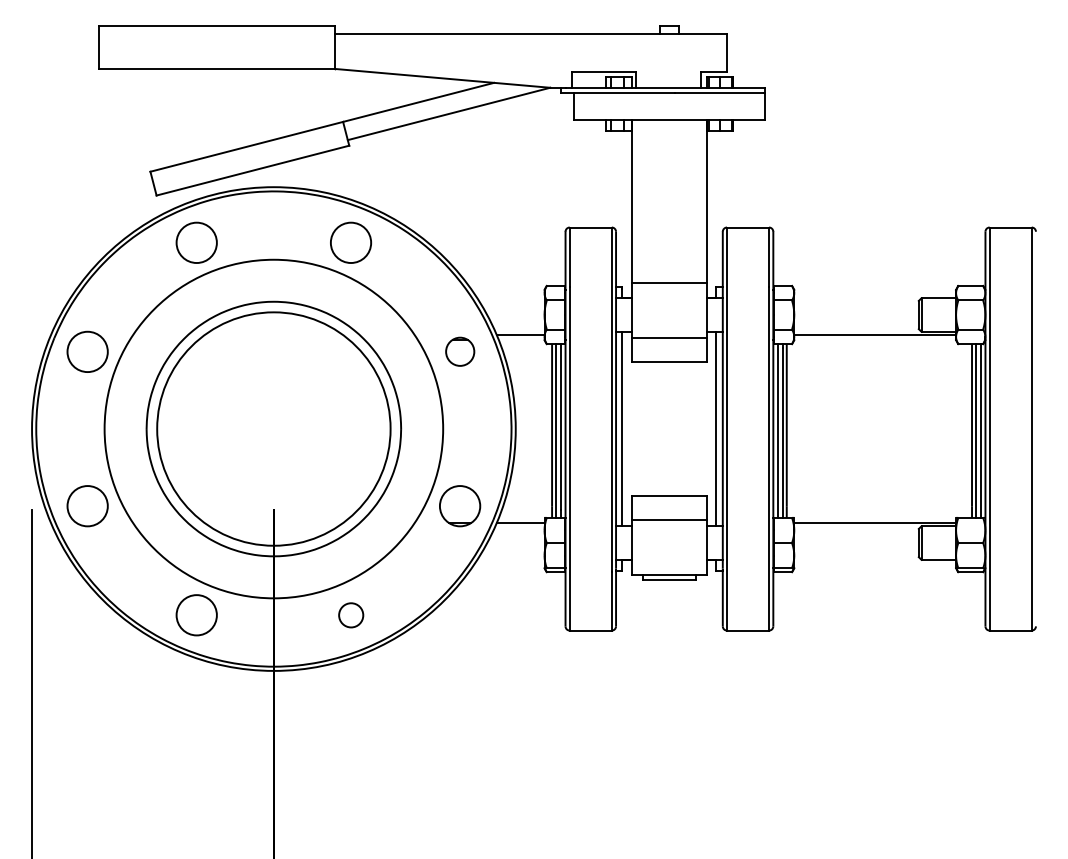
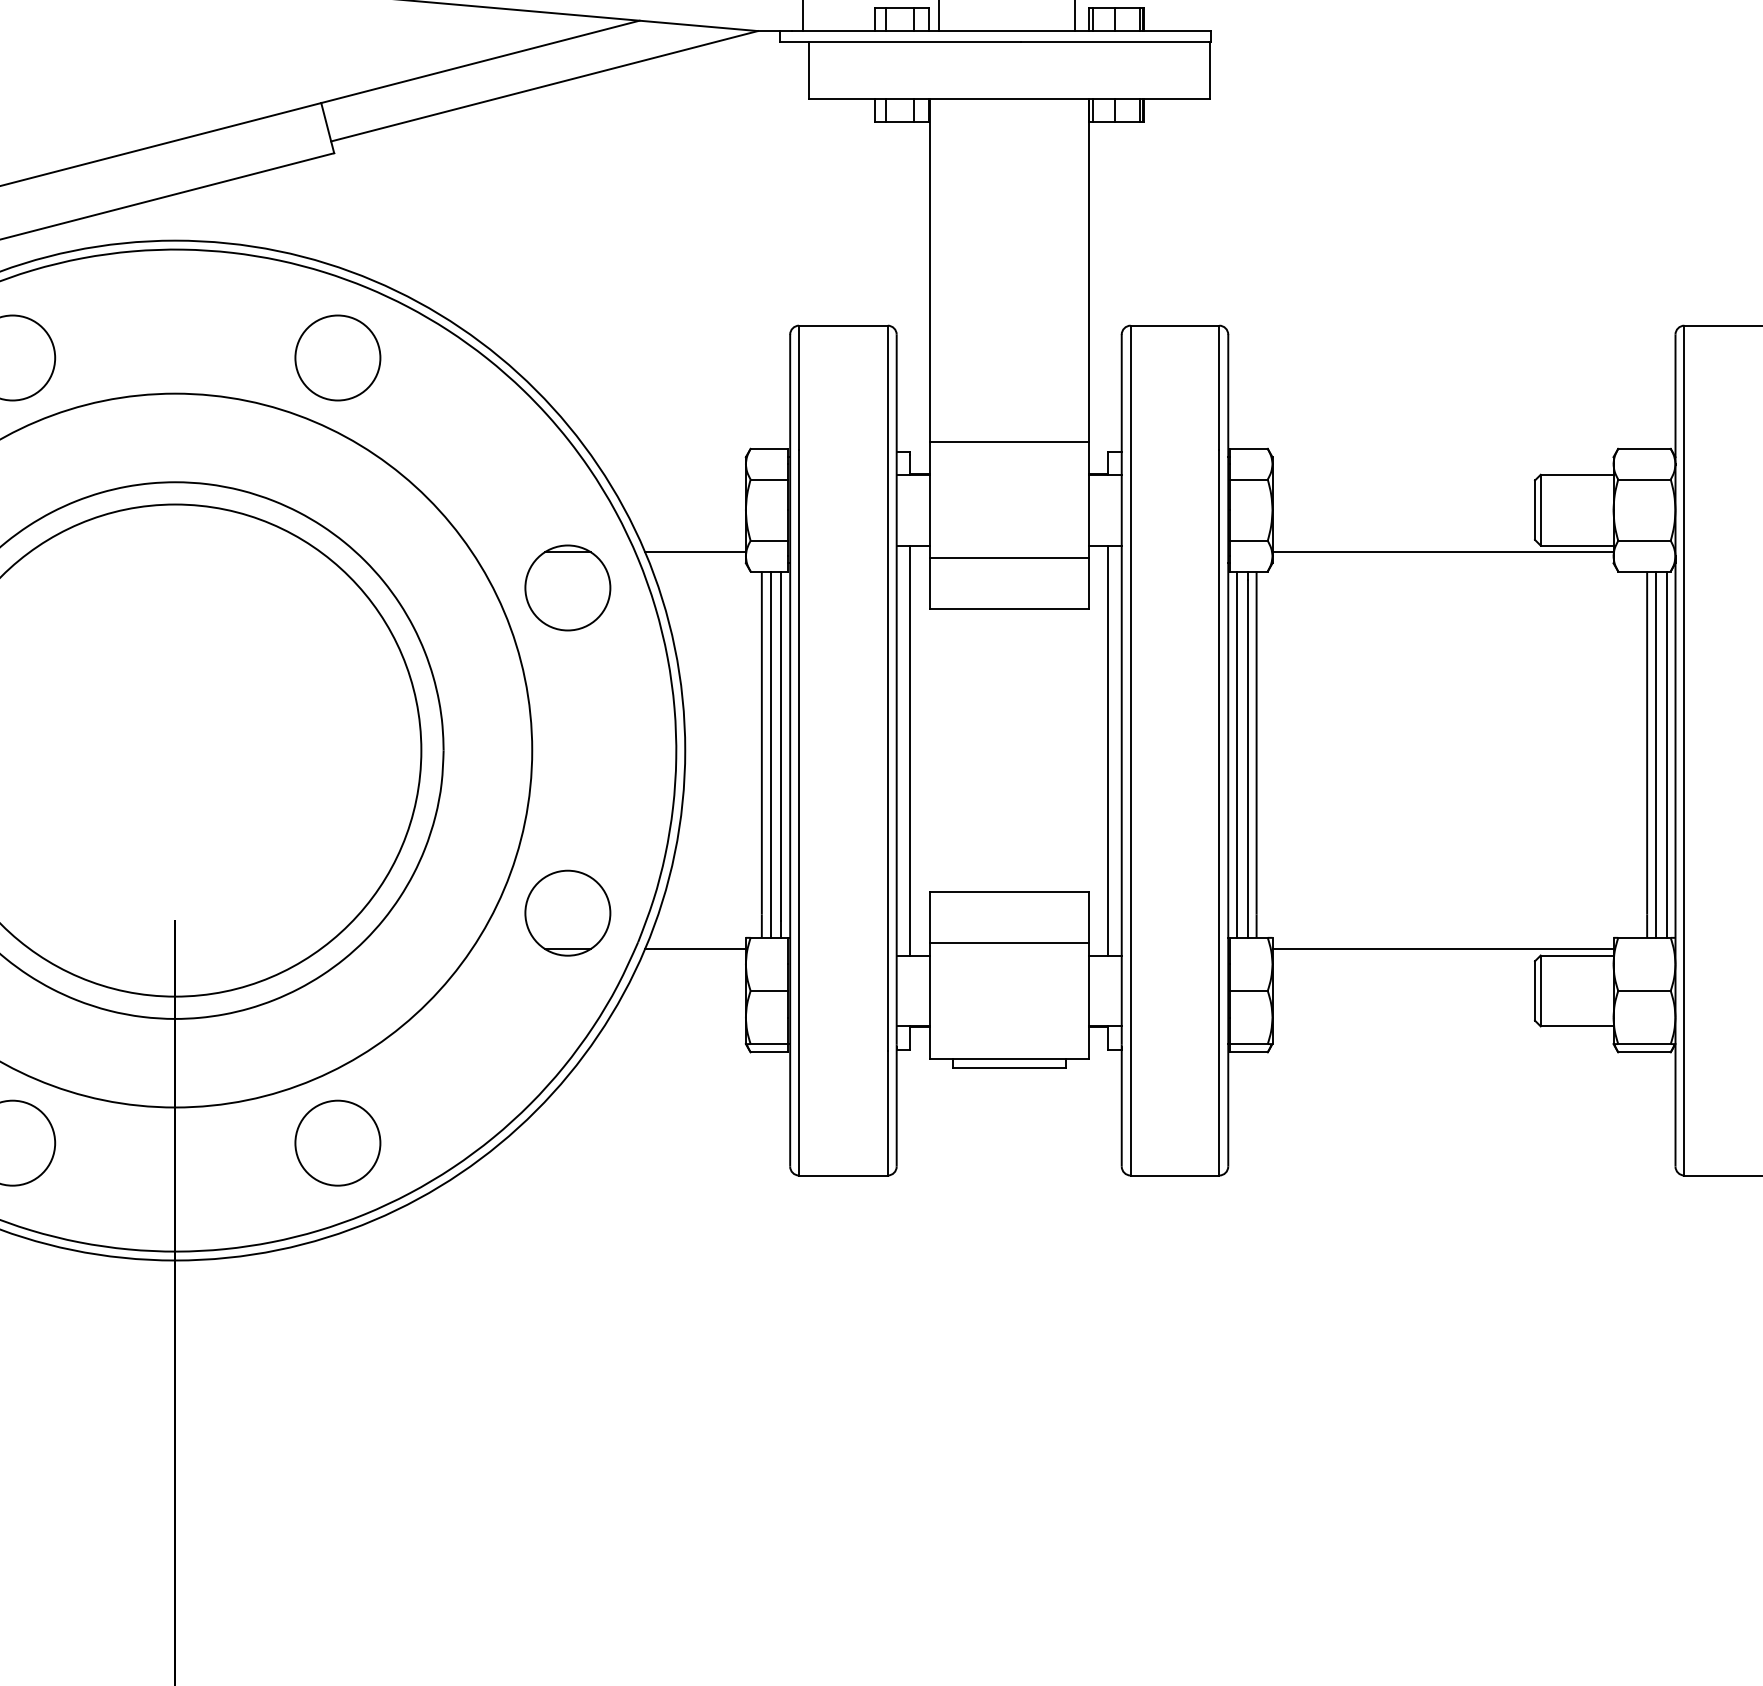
part: (460, 351) -> (568, 587), size x1.43
circle: (351, 615) -> (338, 1143), size x1.67

